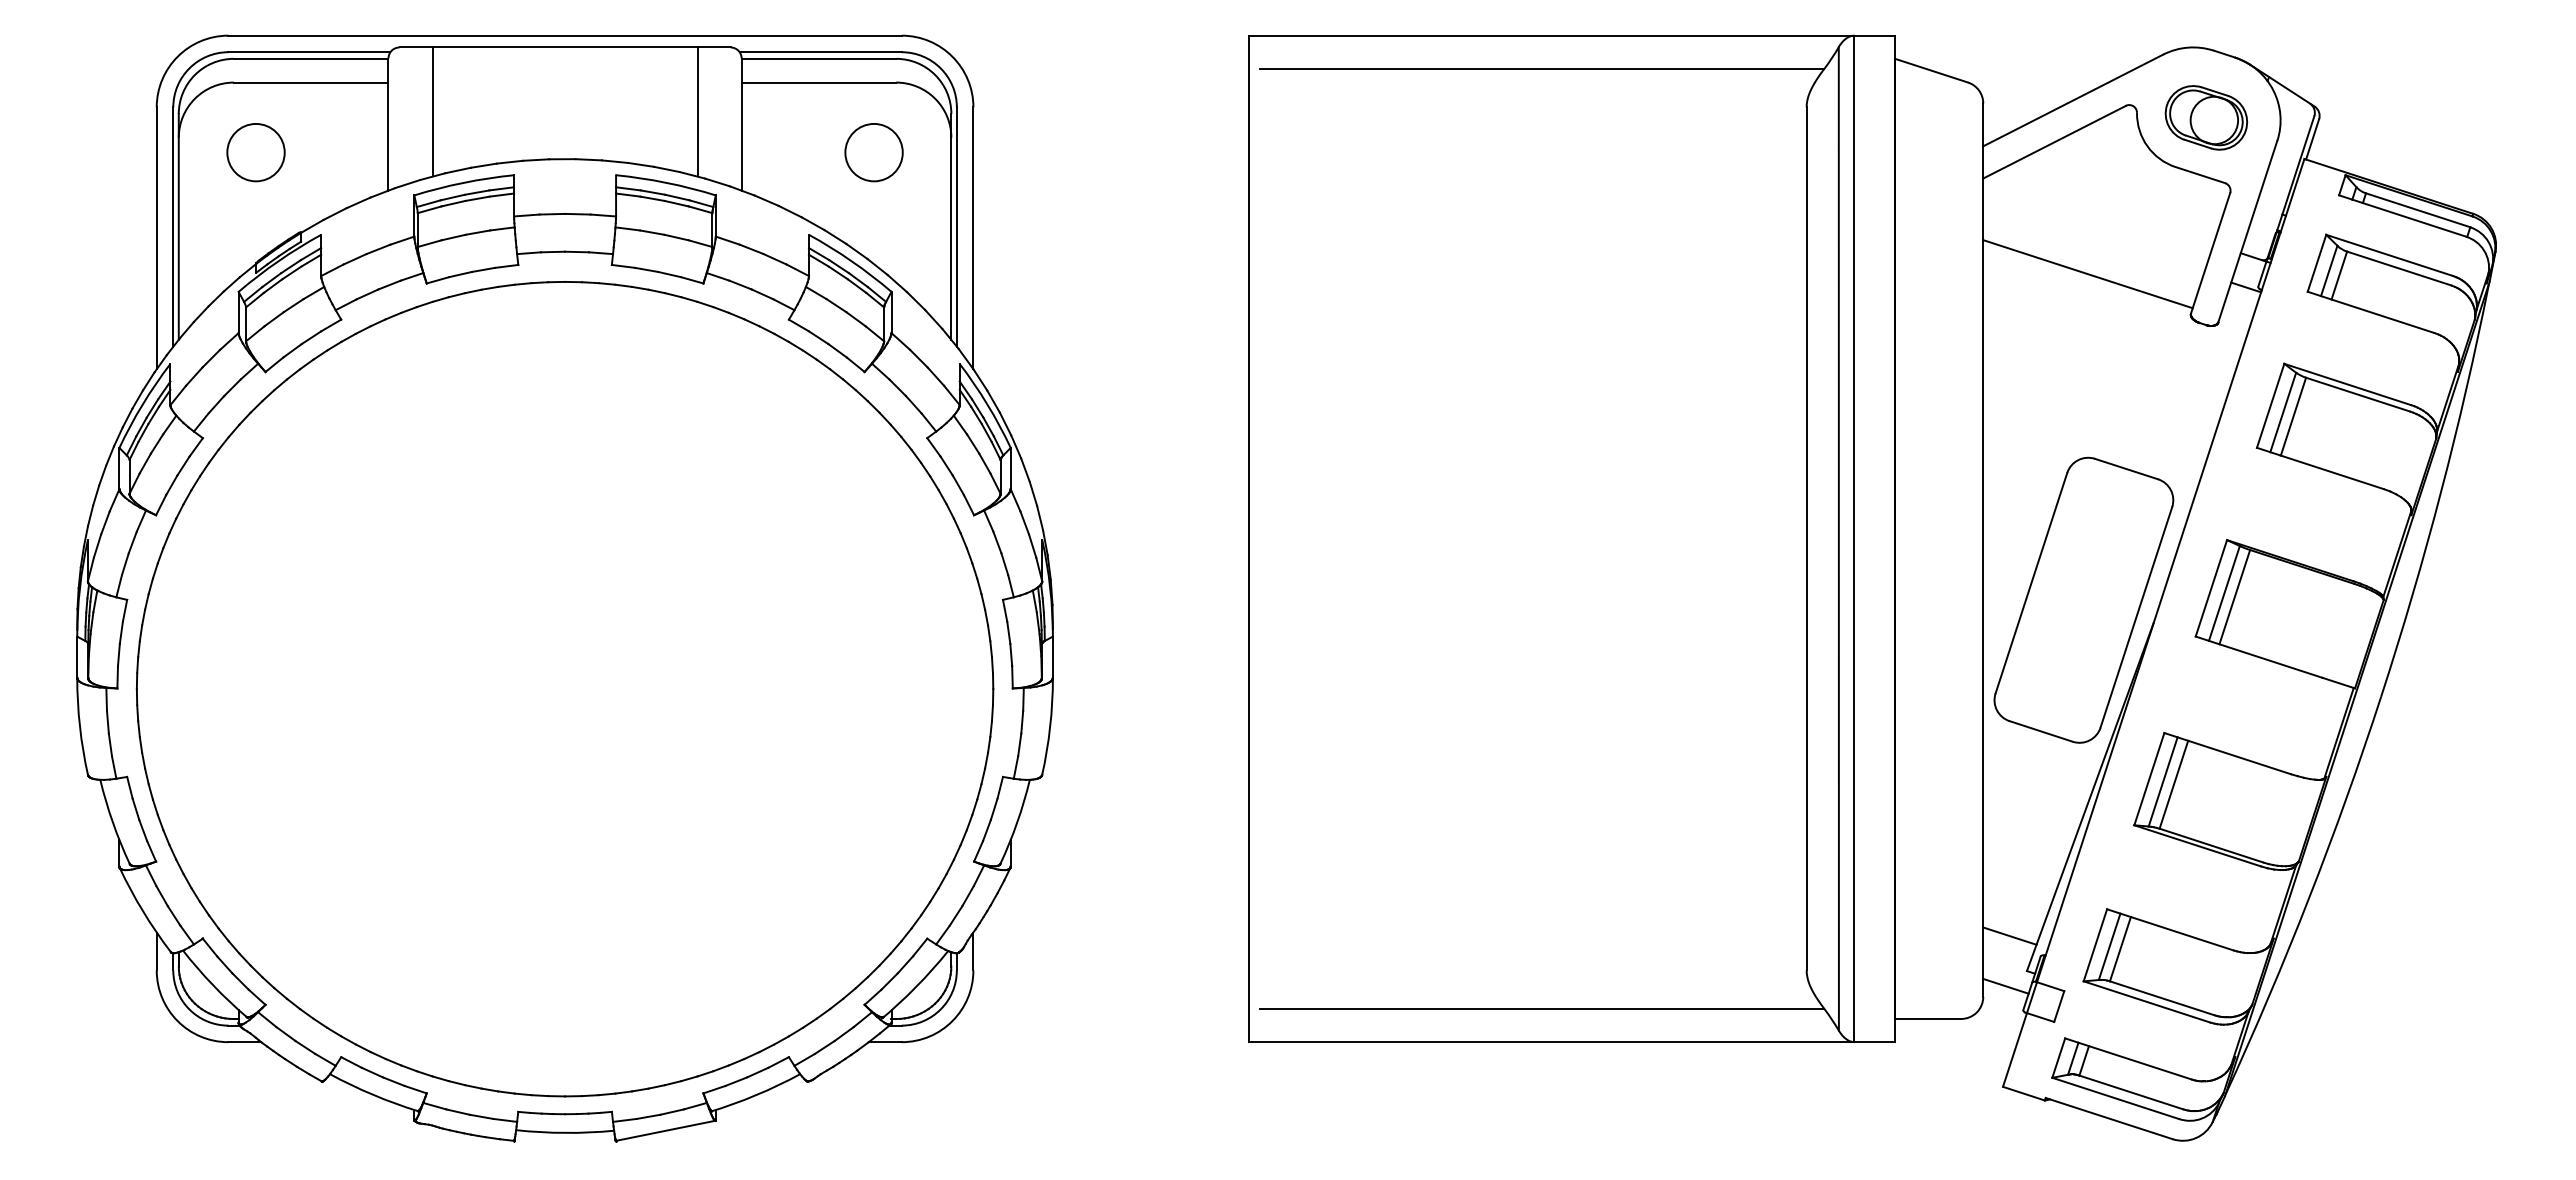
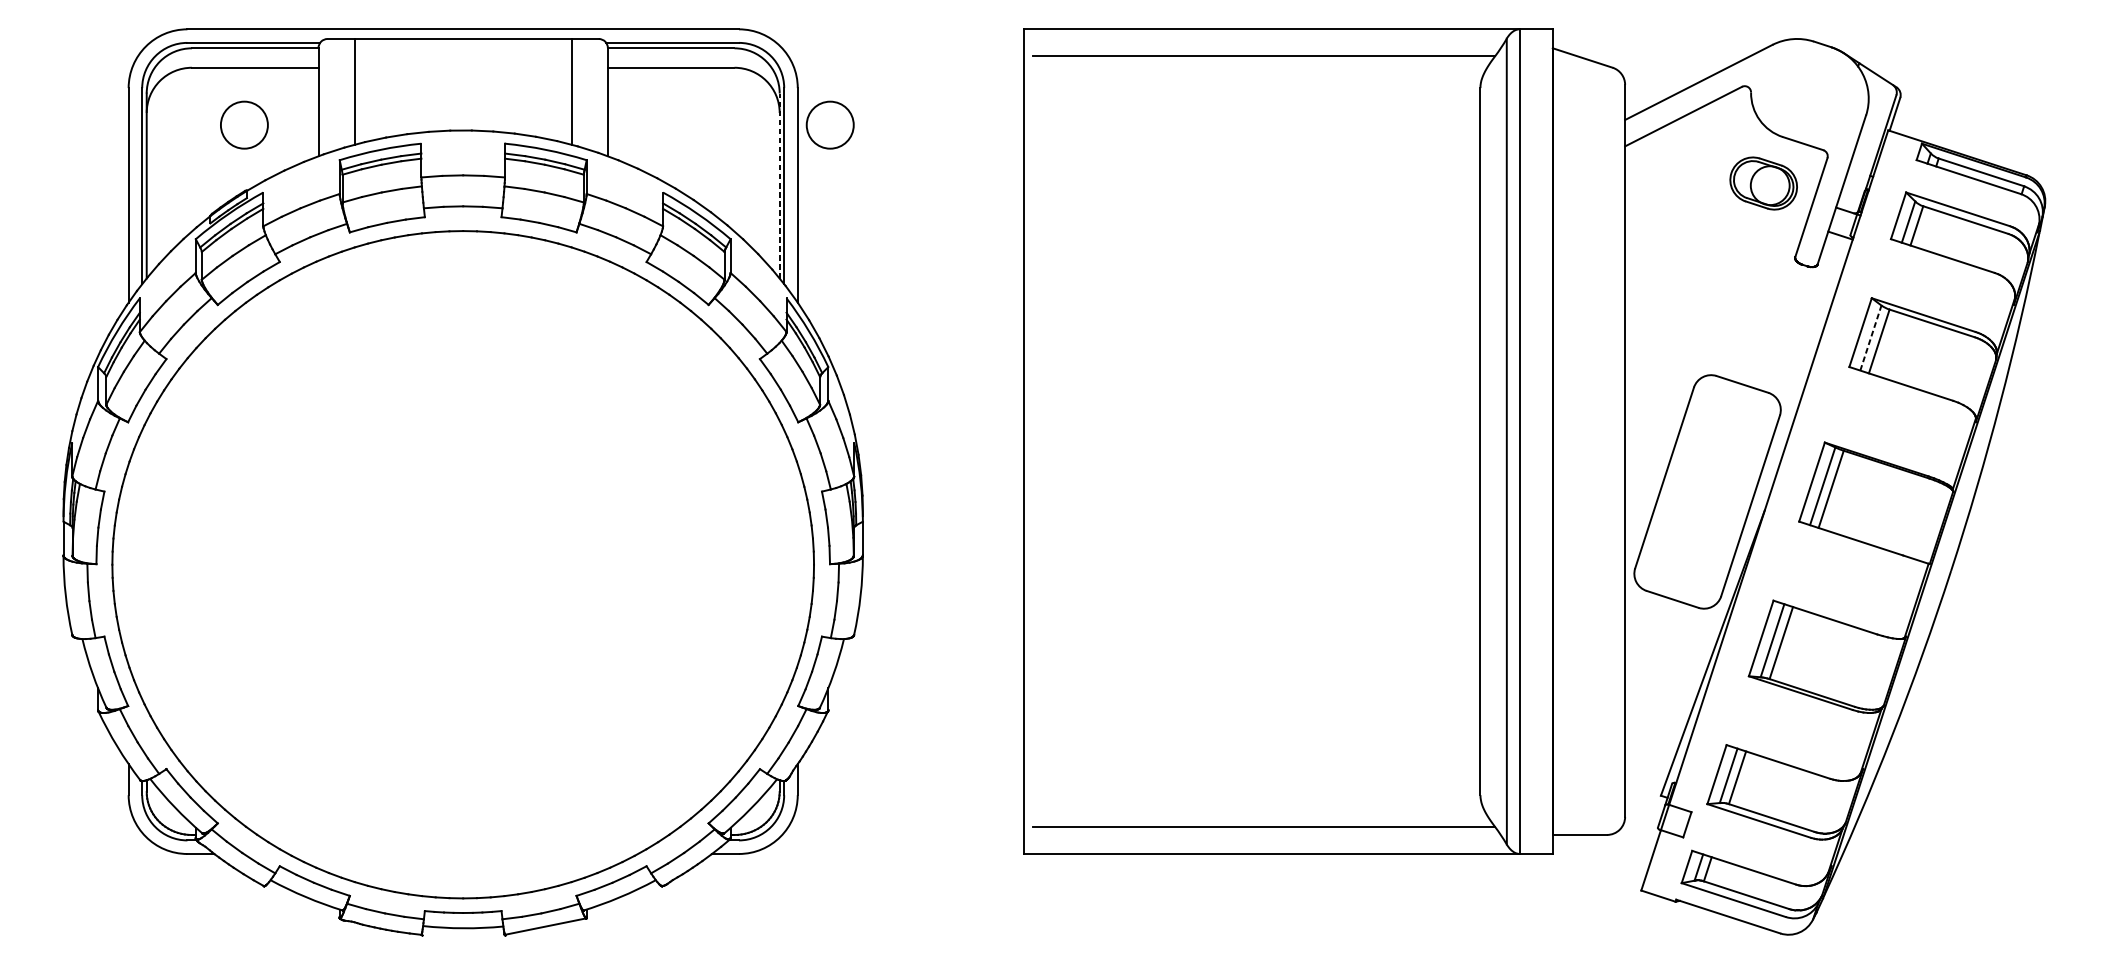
part: (2206, 117) -> (1763, 183), moved
circle: (255, 152) -> (243, 125), moved
circle: (873, 152) -> (829, 125), moved
line: (951, 226) -> (779, 185), solid -> dashed
line: (2087, 274) -> (1710, 225), removed
line: (2283, 412) -> (1871, 338), solid -> dashed
line: (2009, 935) -> (1646, 766), removed
line: (2005, 985) -> (1643, 807), removed

